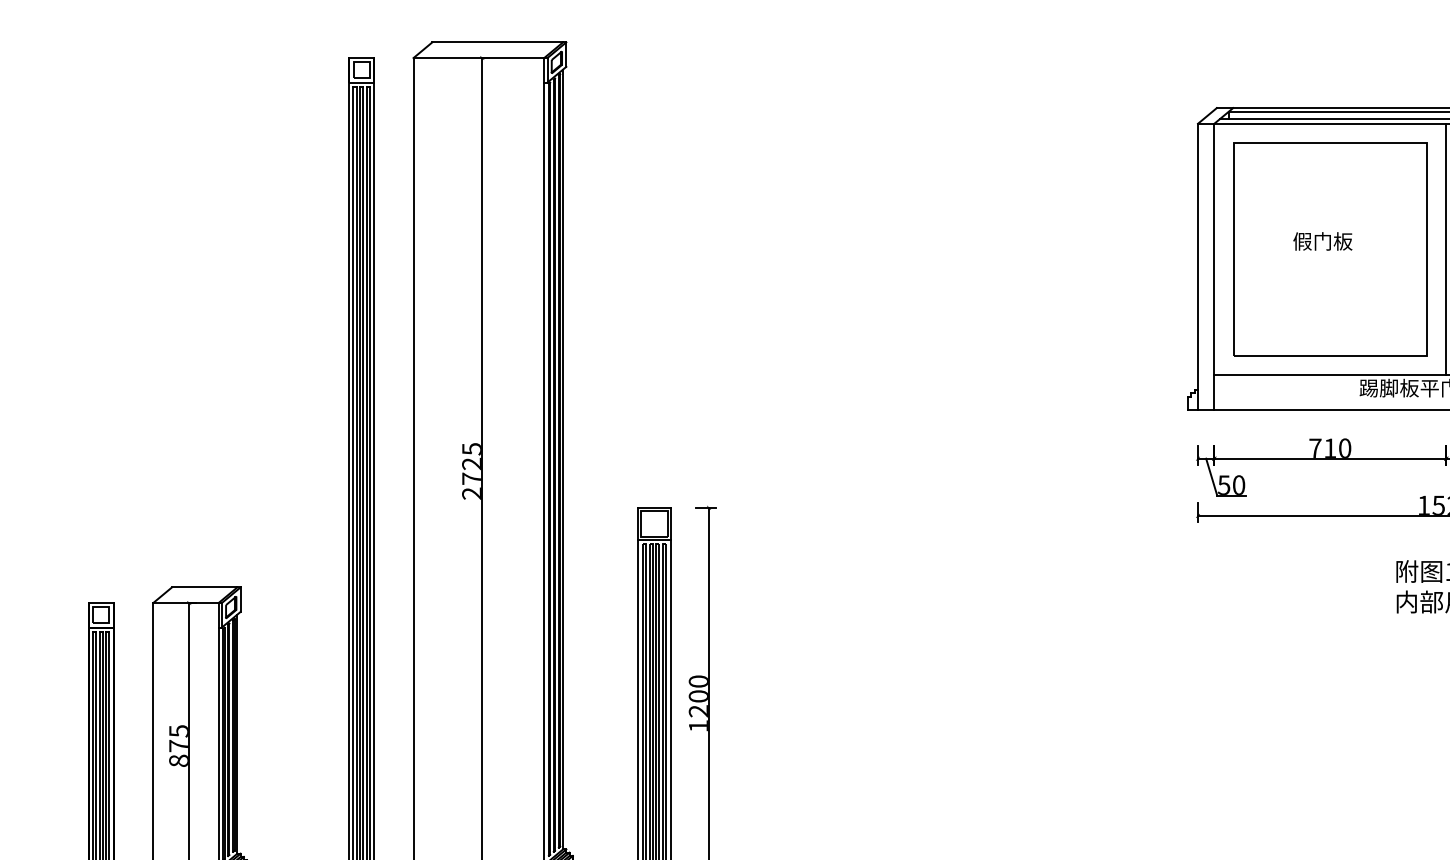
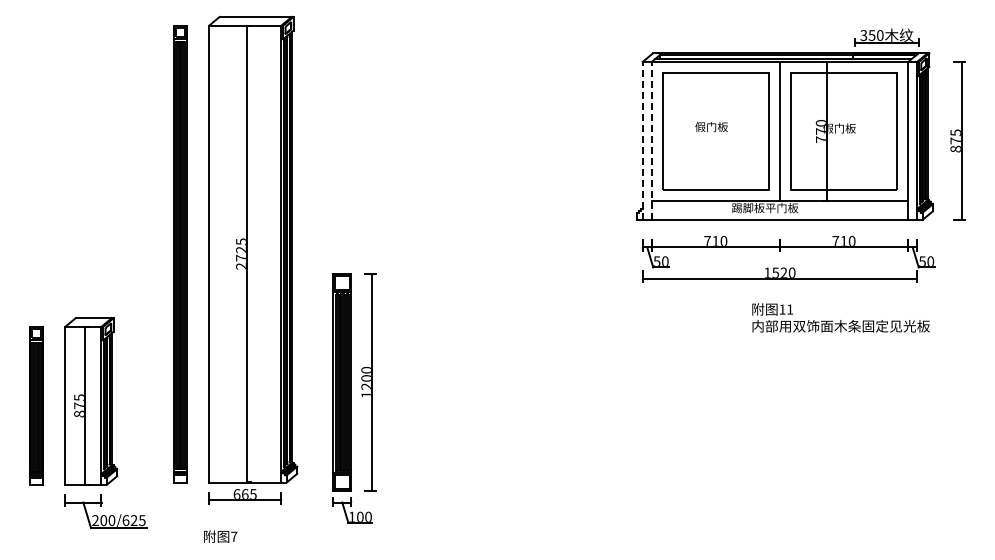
line: (1197, 265) -> (642, 140), solid -> dashed
line: (1213, 265) -> (651, 140), solid -> dashed

